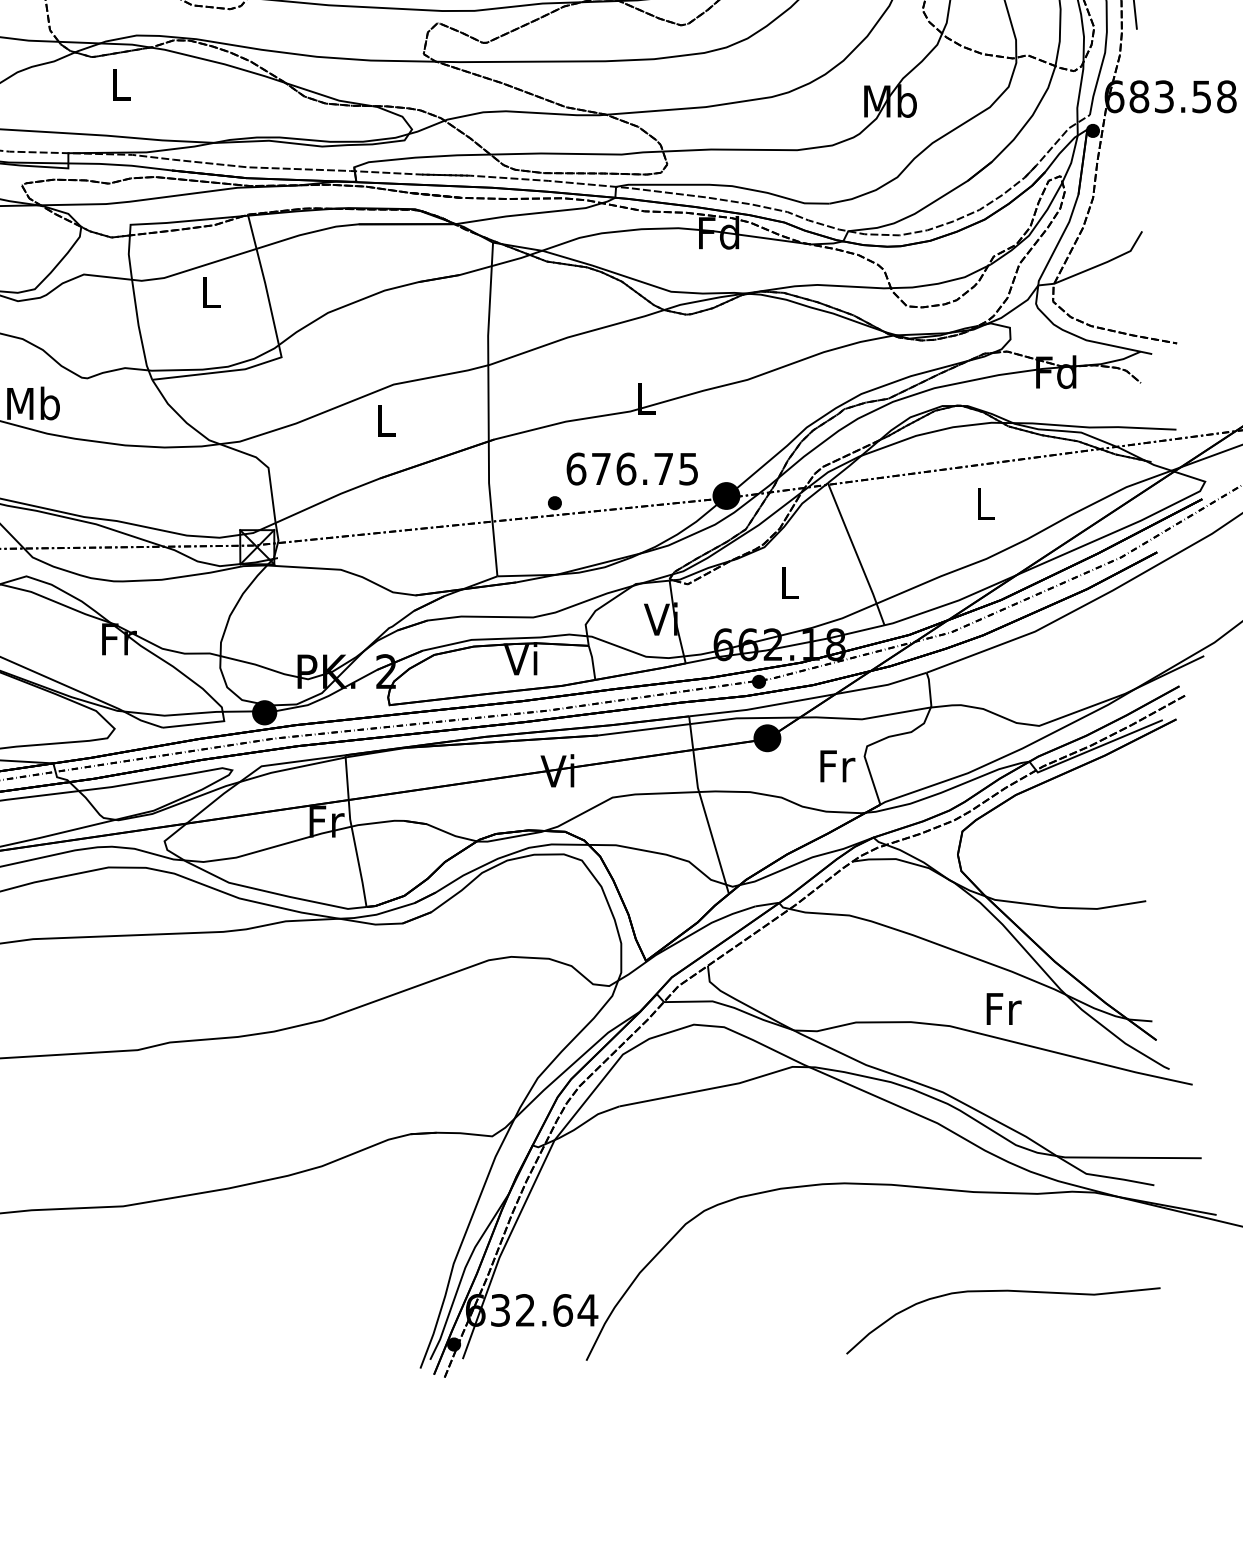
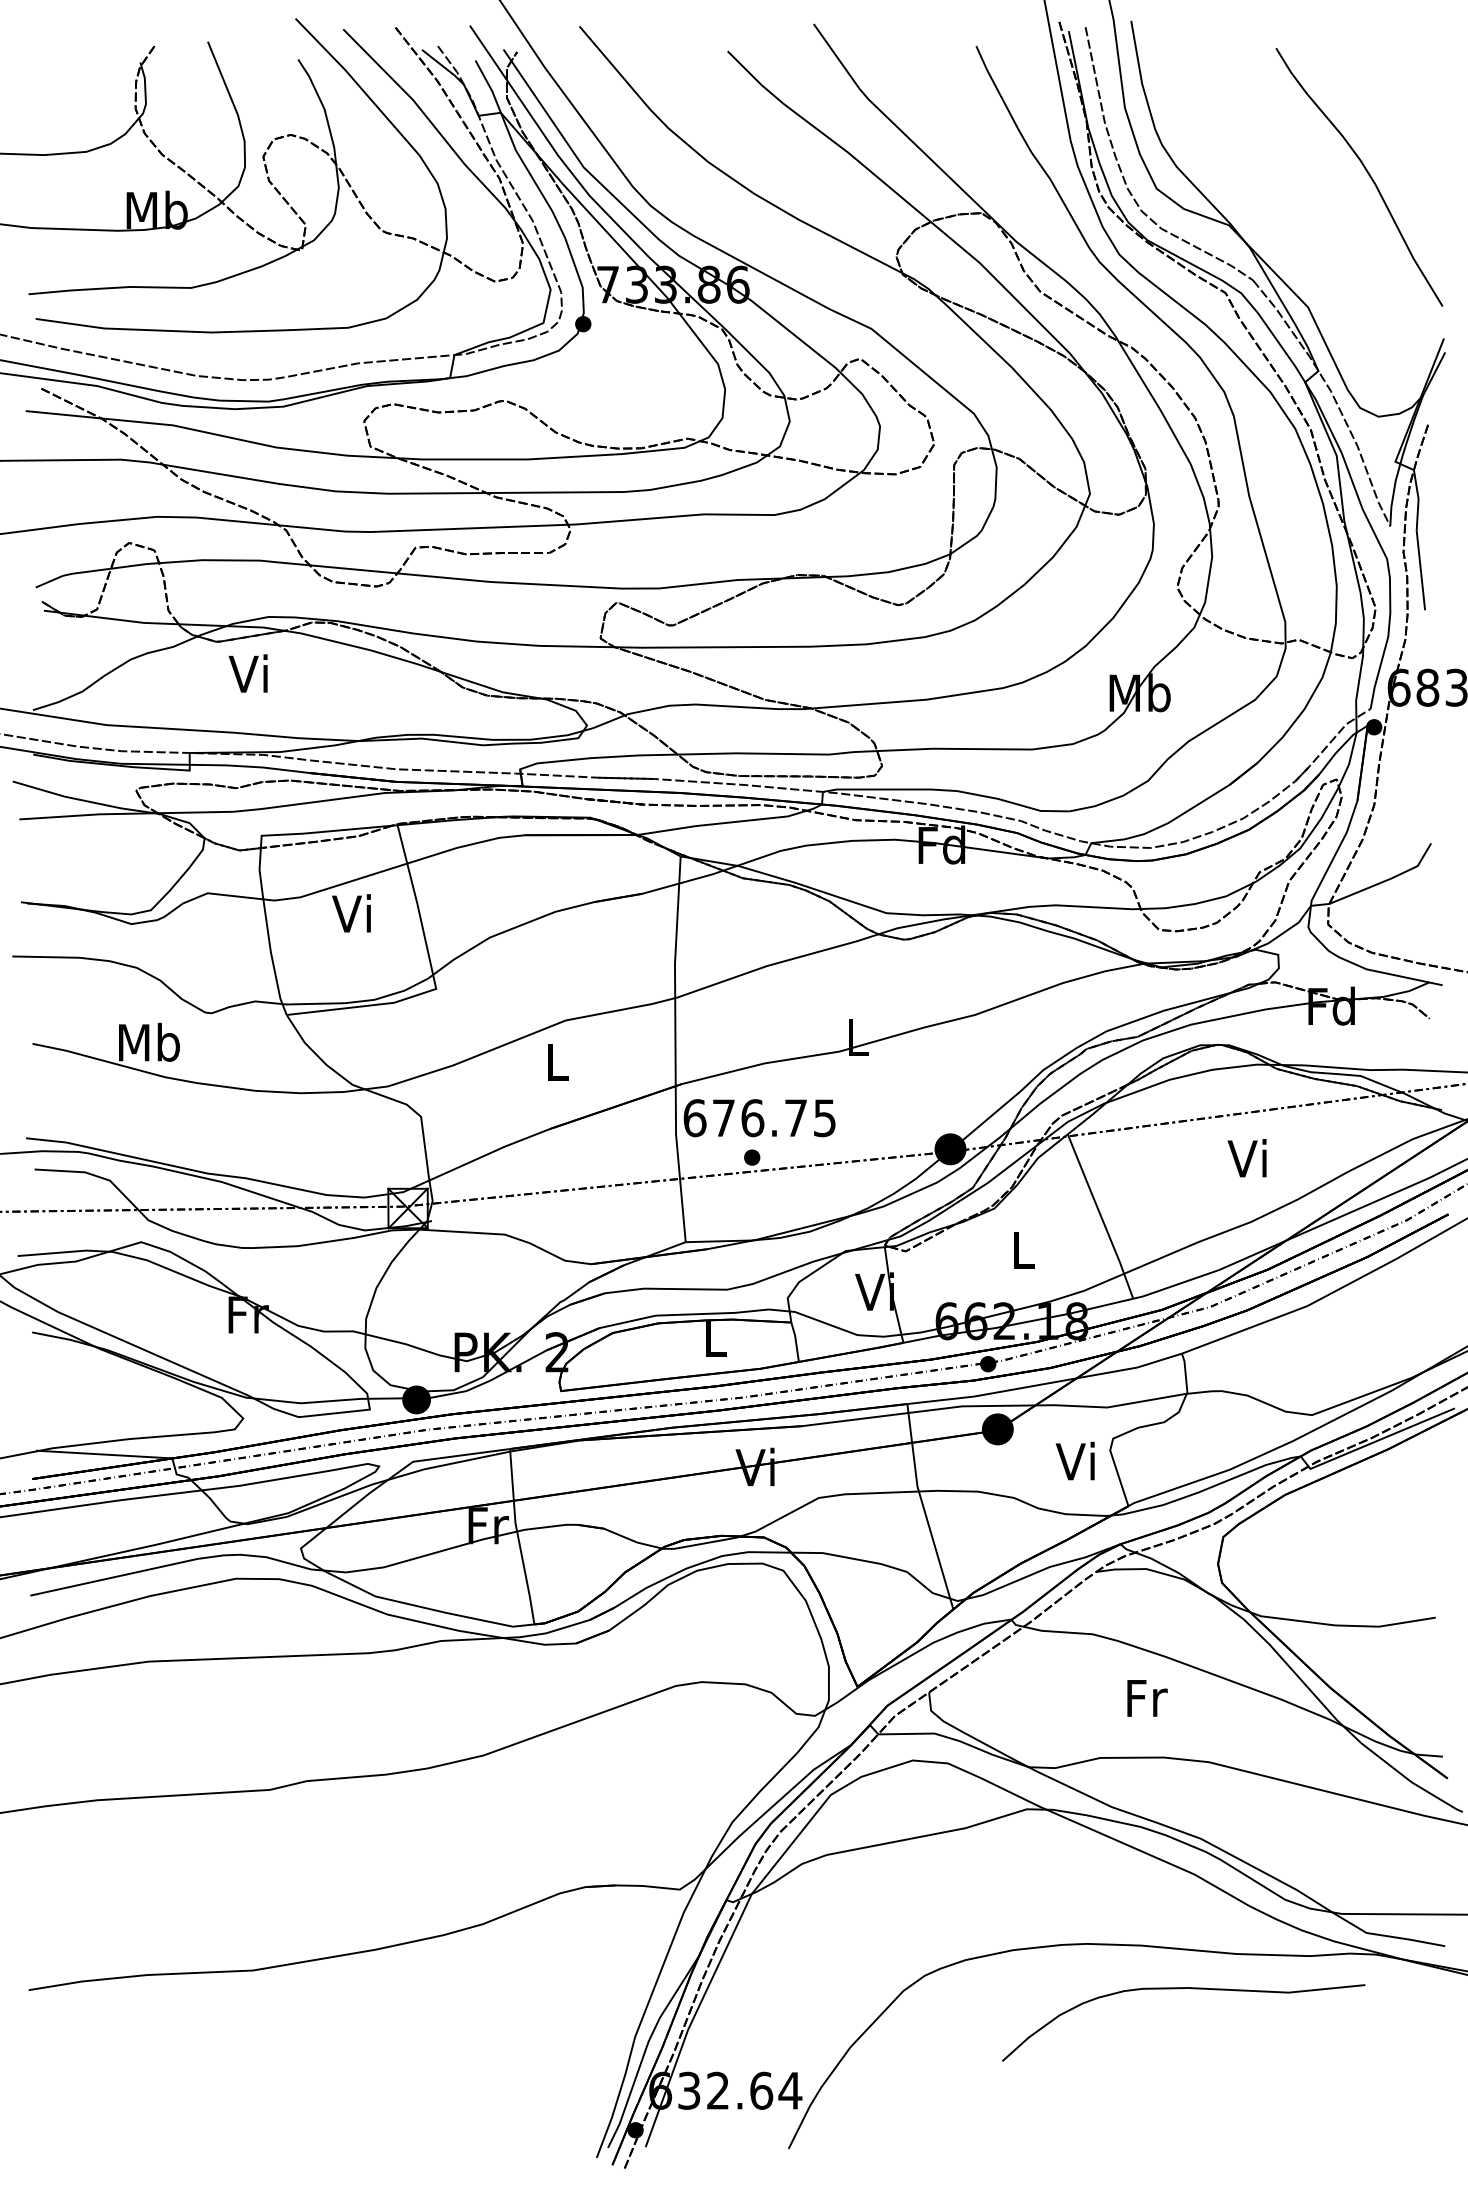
text: (118, 84) -> (247, 673), L -> Vi
text: (208, 292) -> (351, 913), L -> Vi
text: (632, 469) -> (759, 1118), moved
text: (982, 503) -> (1246, 1158), L -> Vi
text: (520, 658) -> (712, 1337), Vi -> L
text: (836, 765) -> (1077, 1460), Fr -> Vi
text: (1004, 1009) -> (1147, 1698), moved
curve: (1000, 1291) -> (1180, 1989), moved

